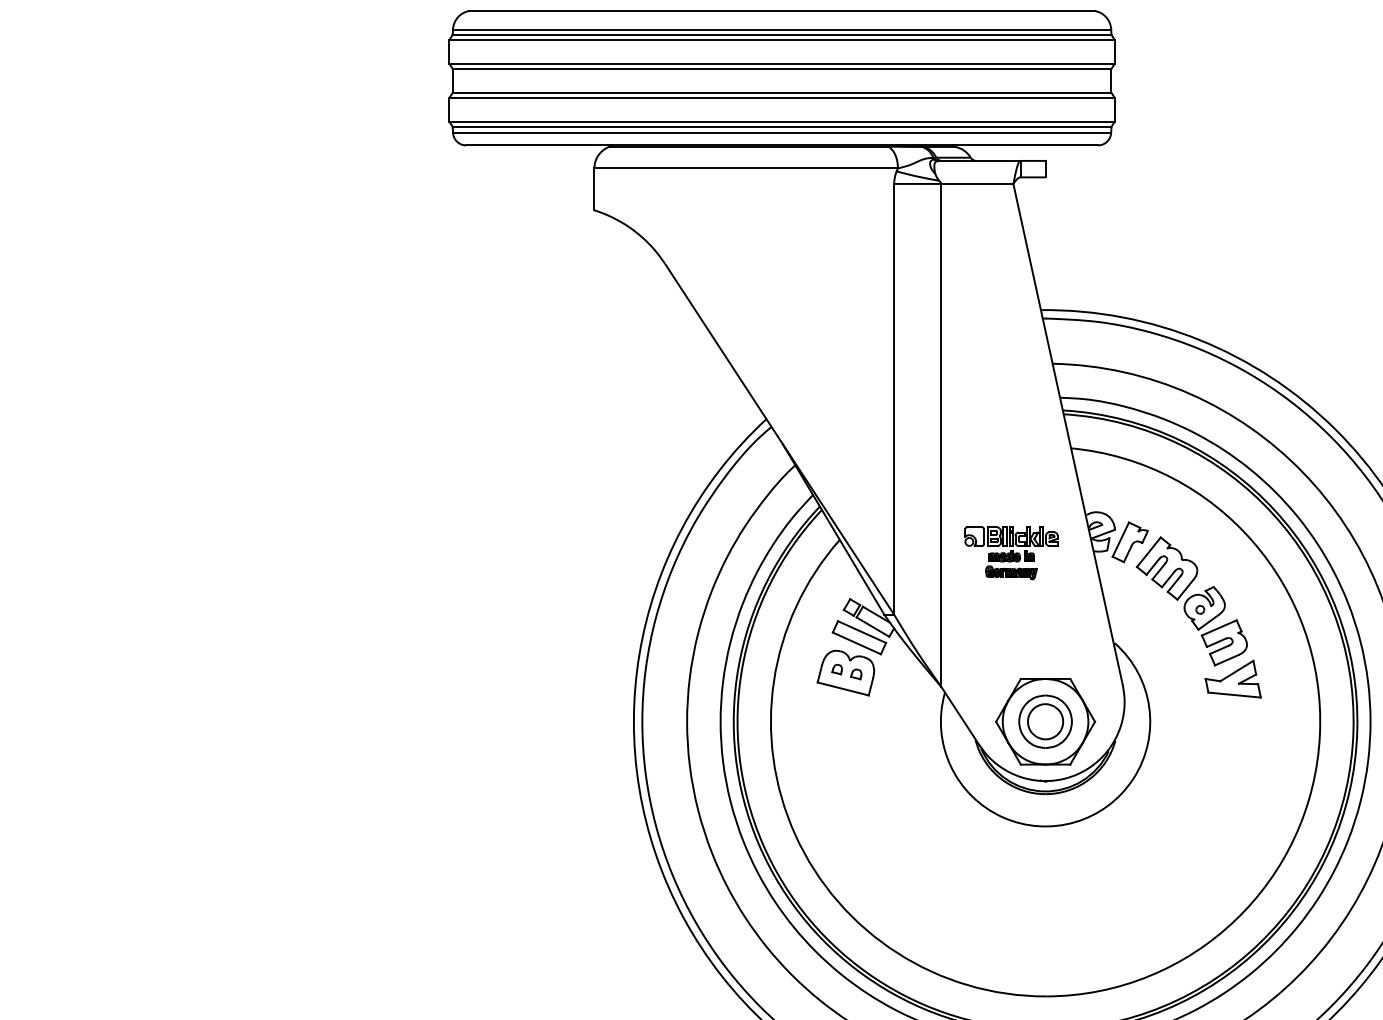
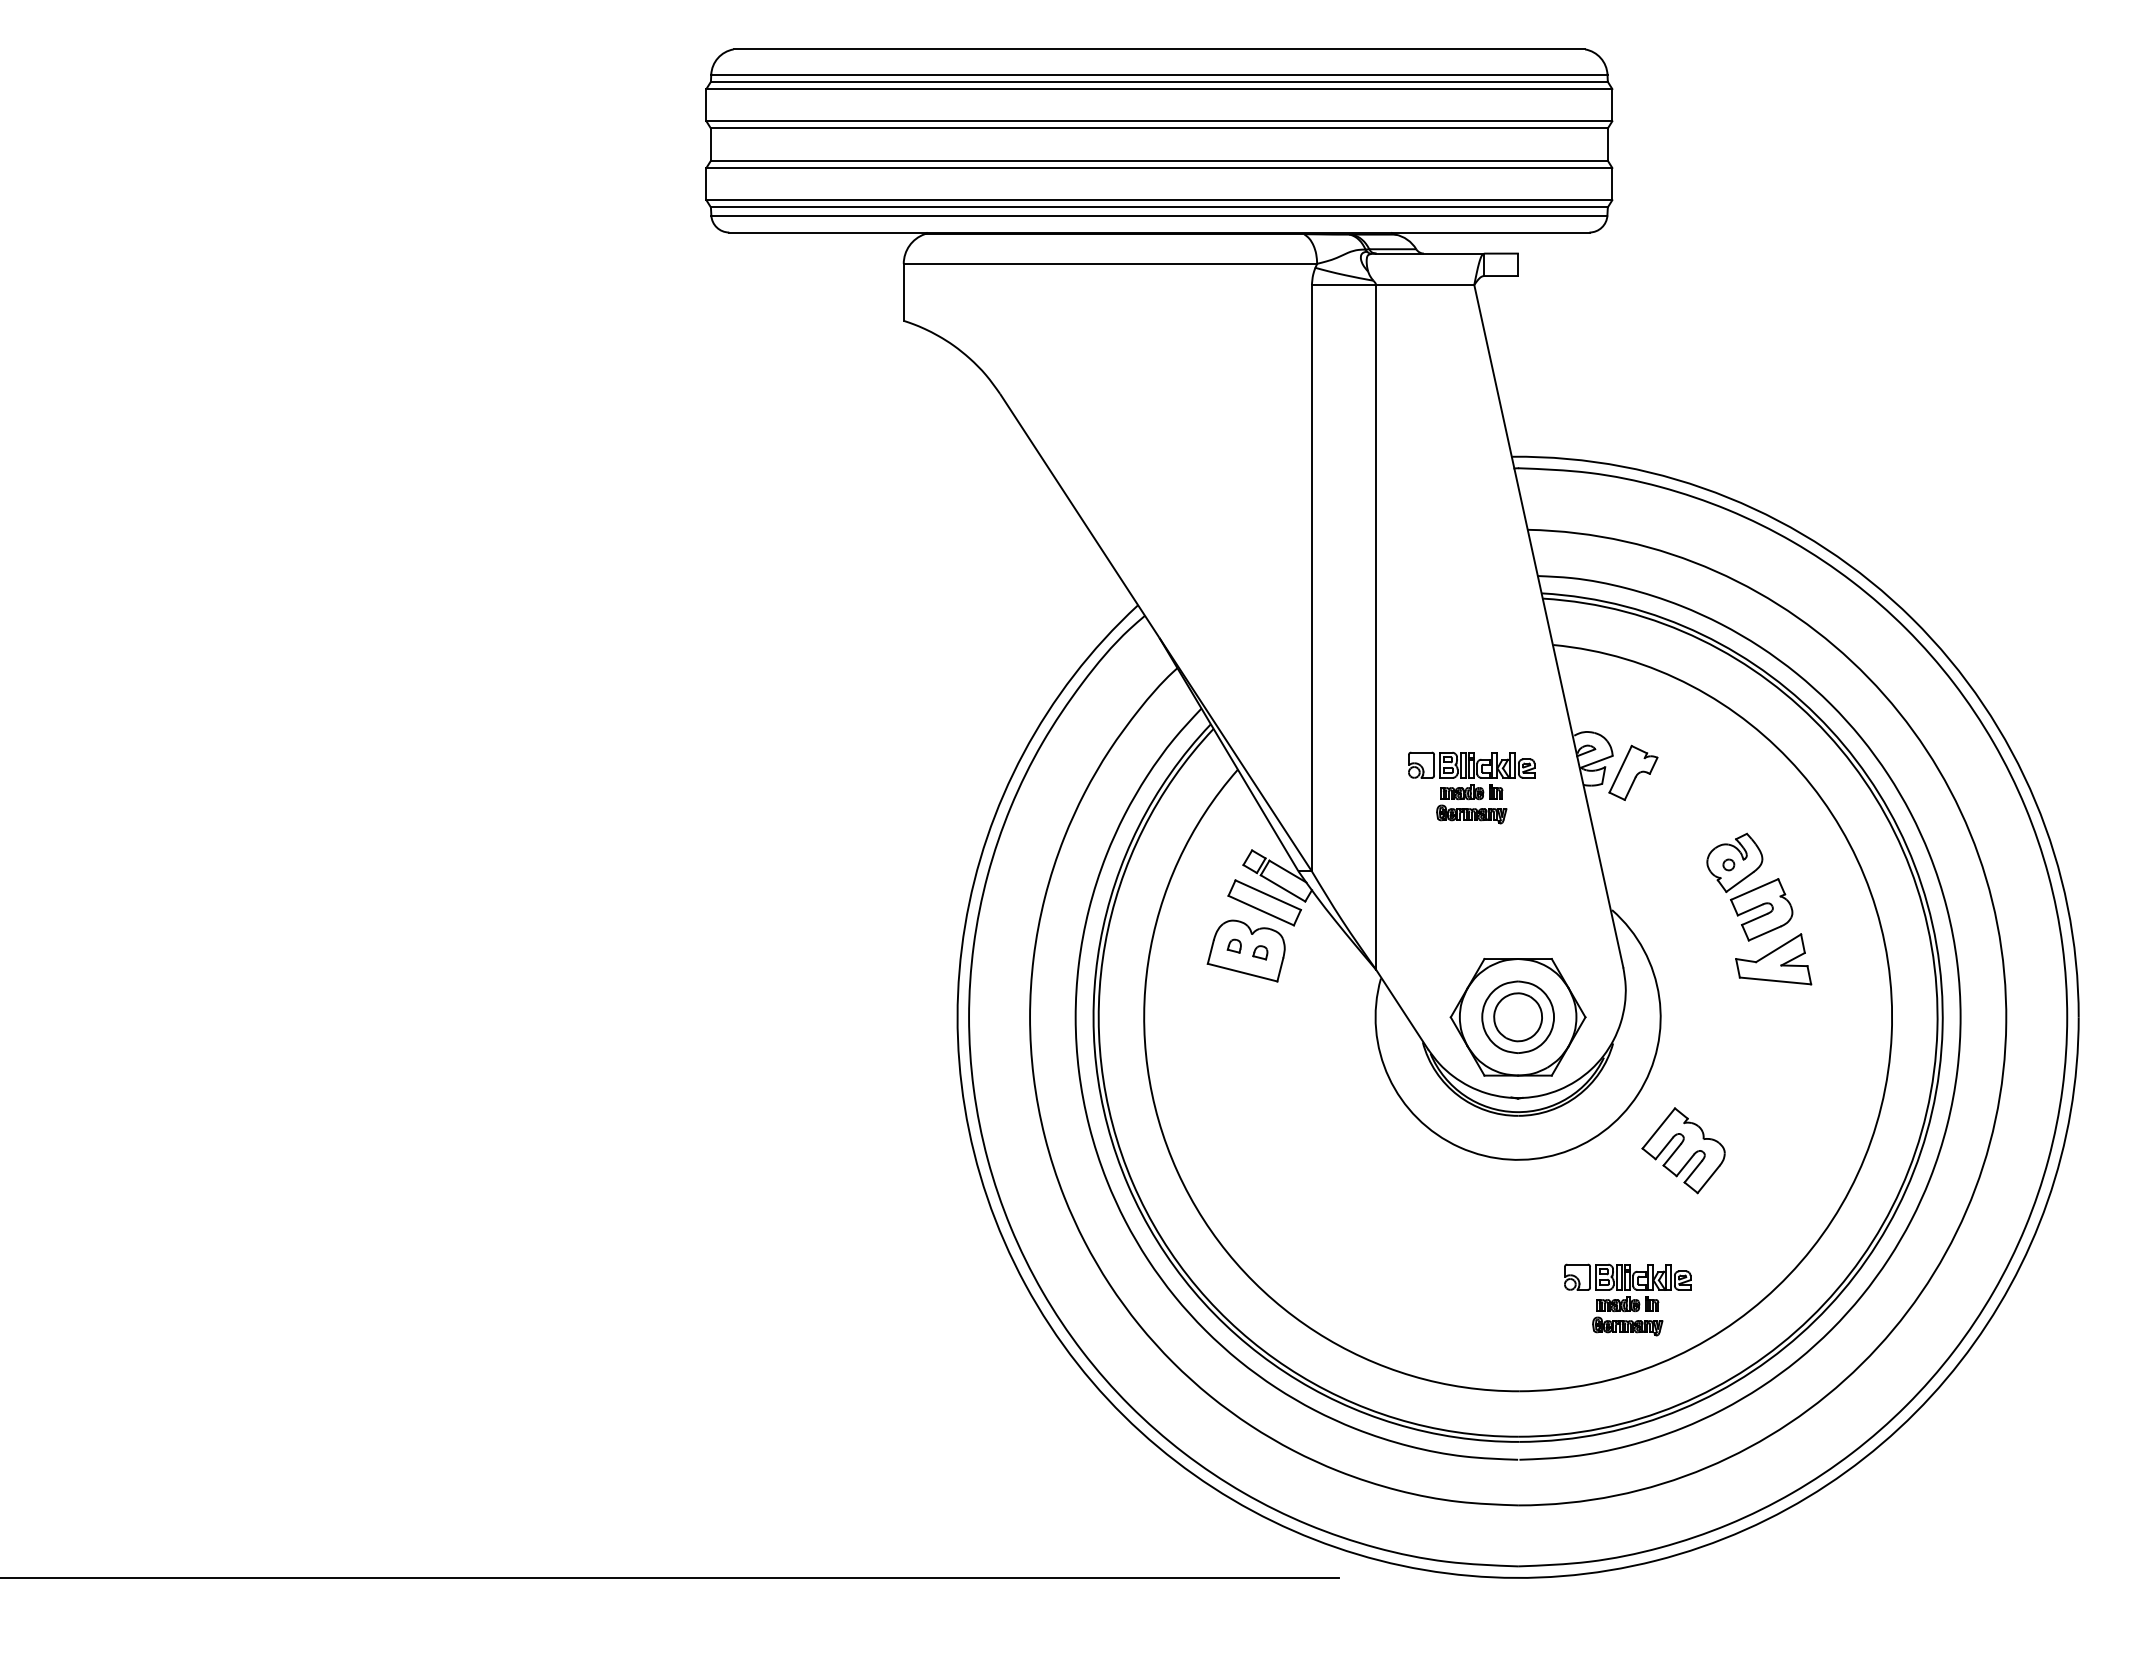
part: (1167, 568) -> (1683, 1150), moved
part: (1125, 929) -> (1627, 1299), added

